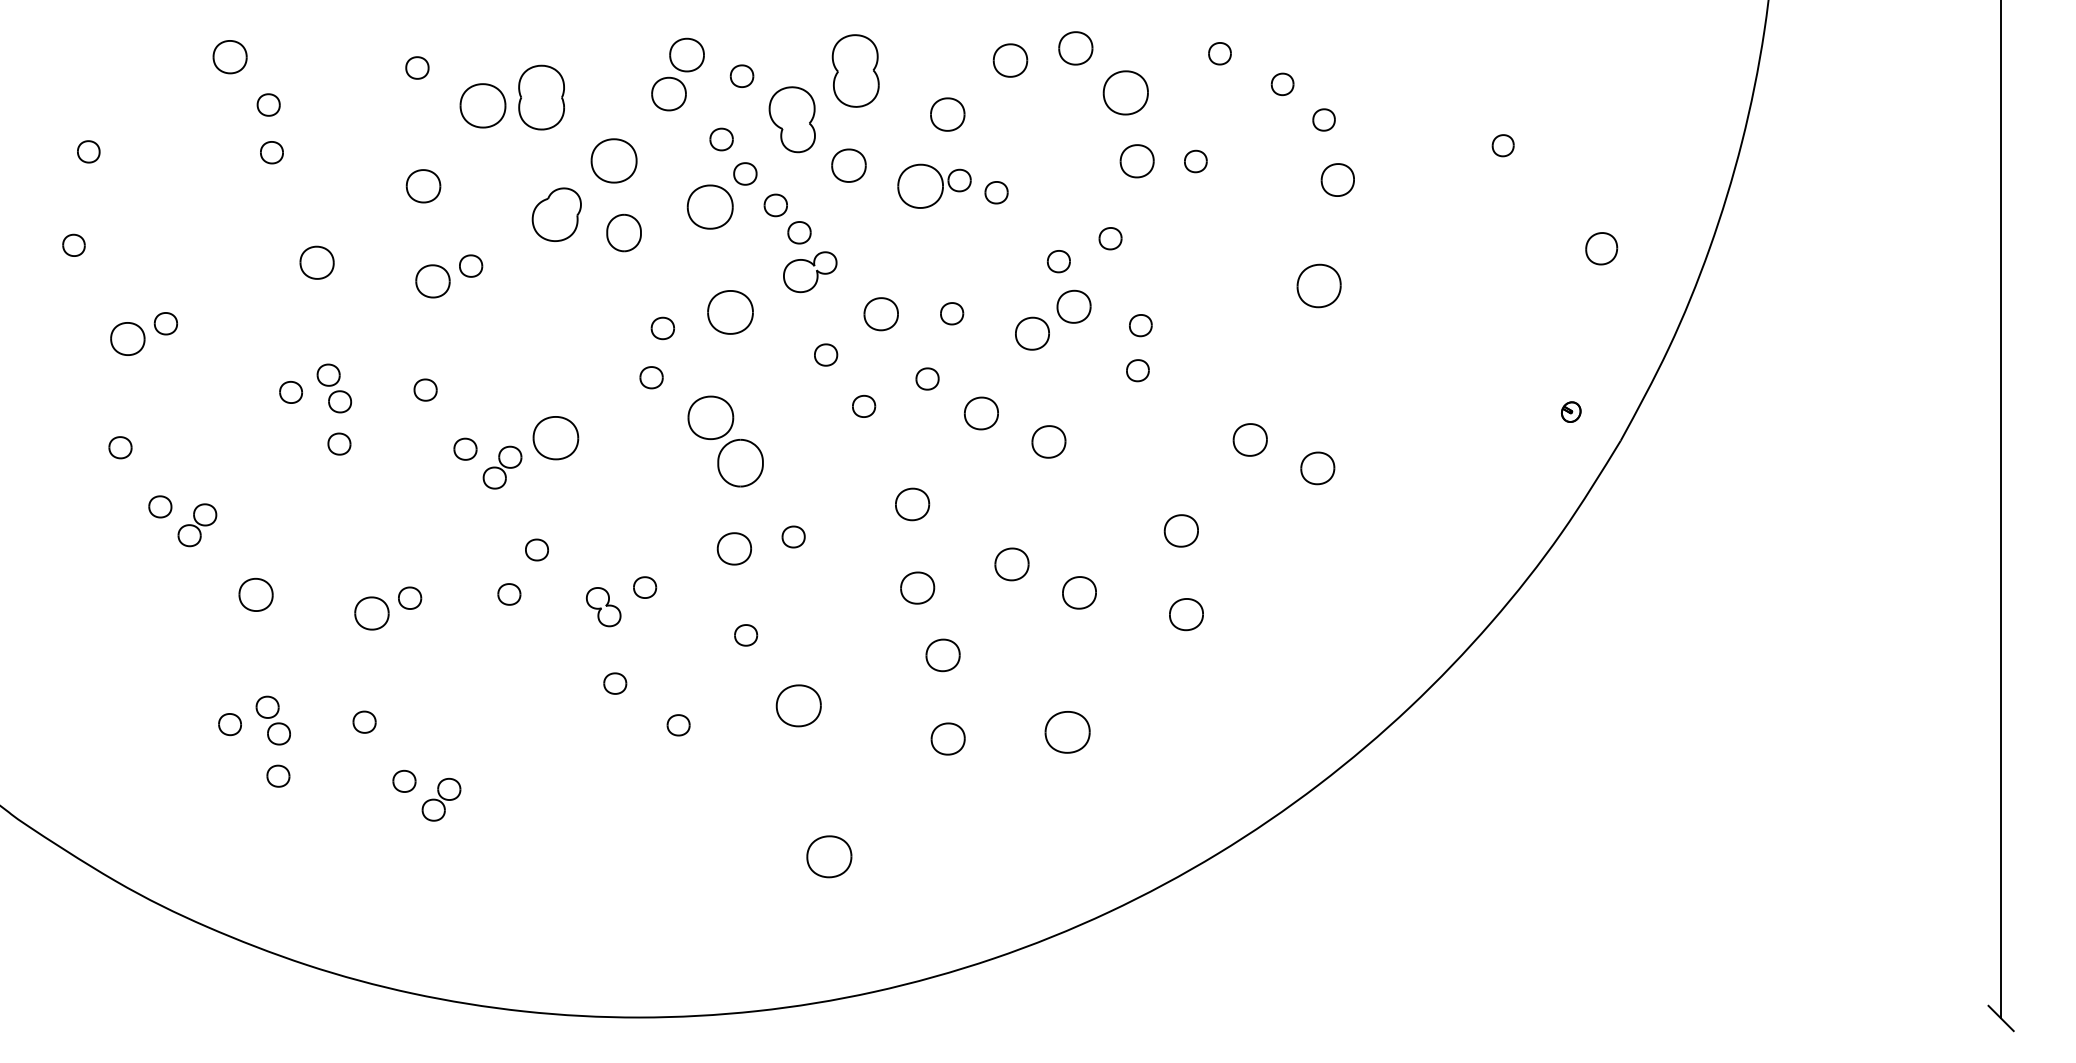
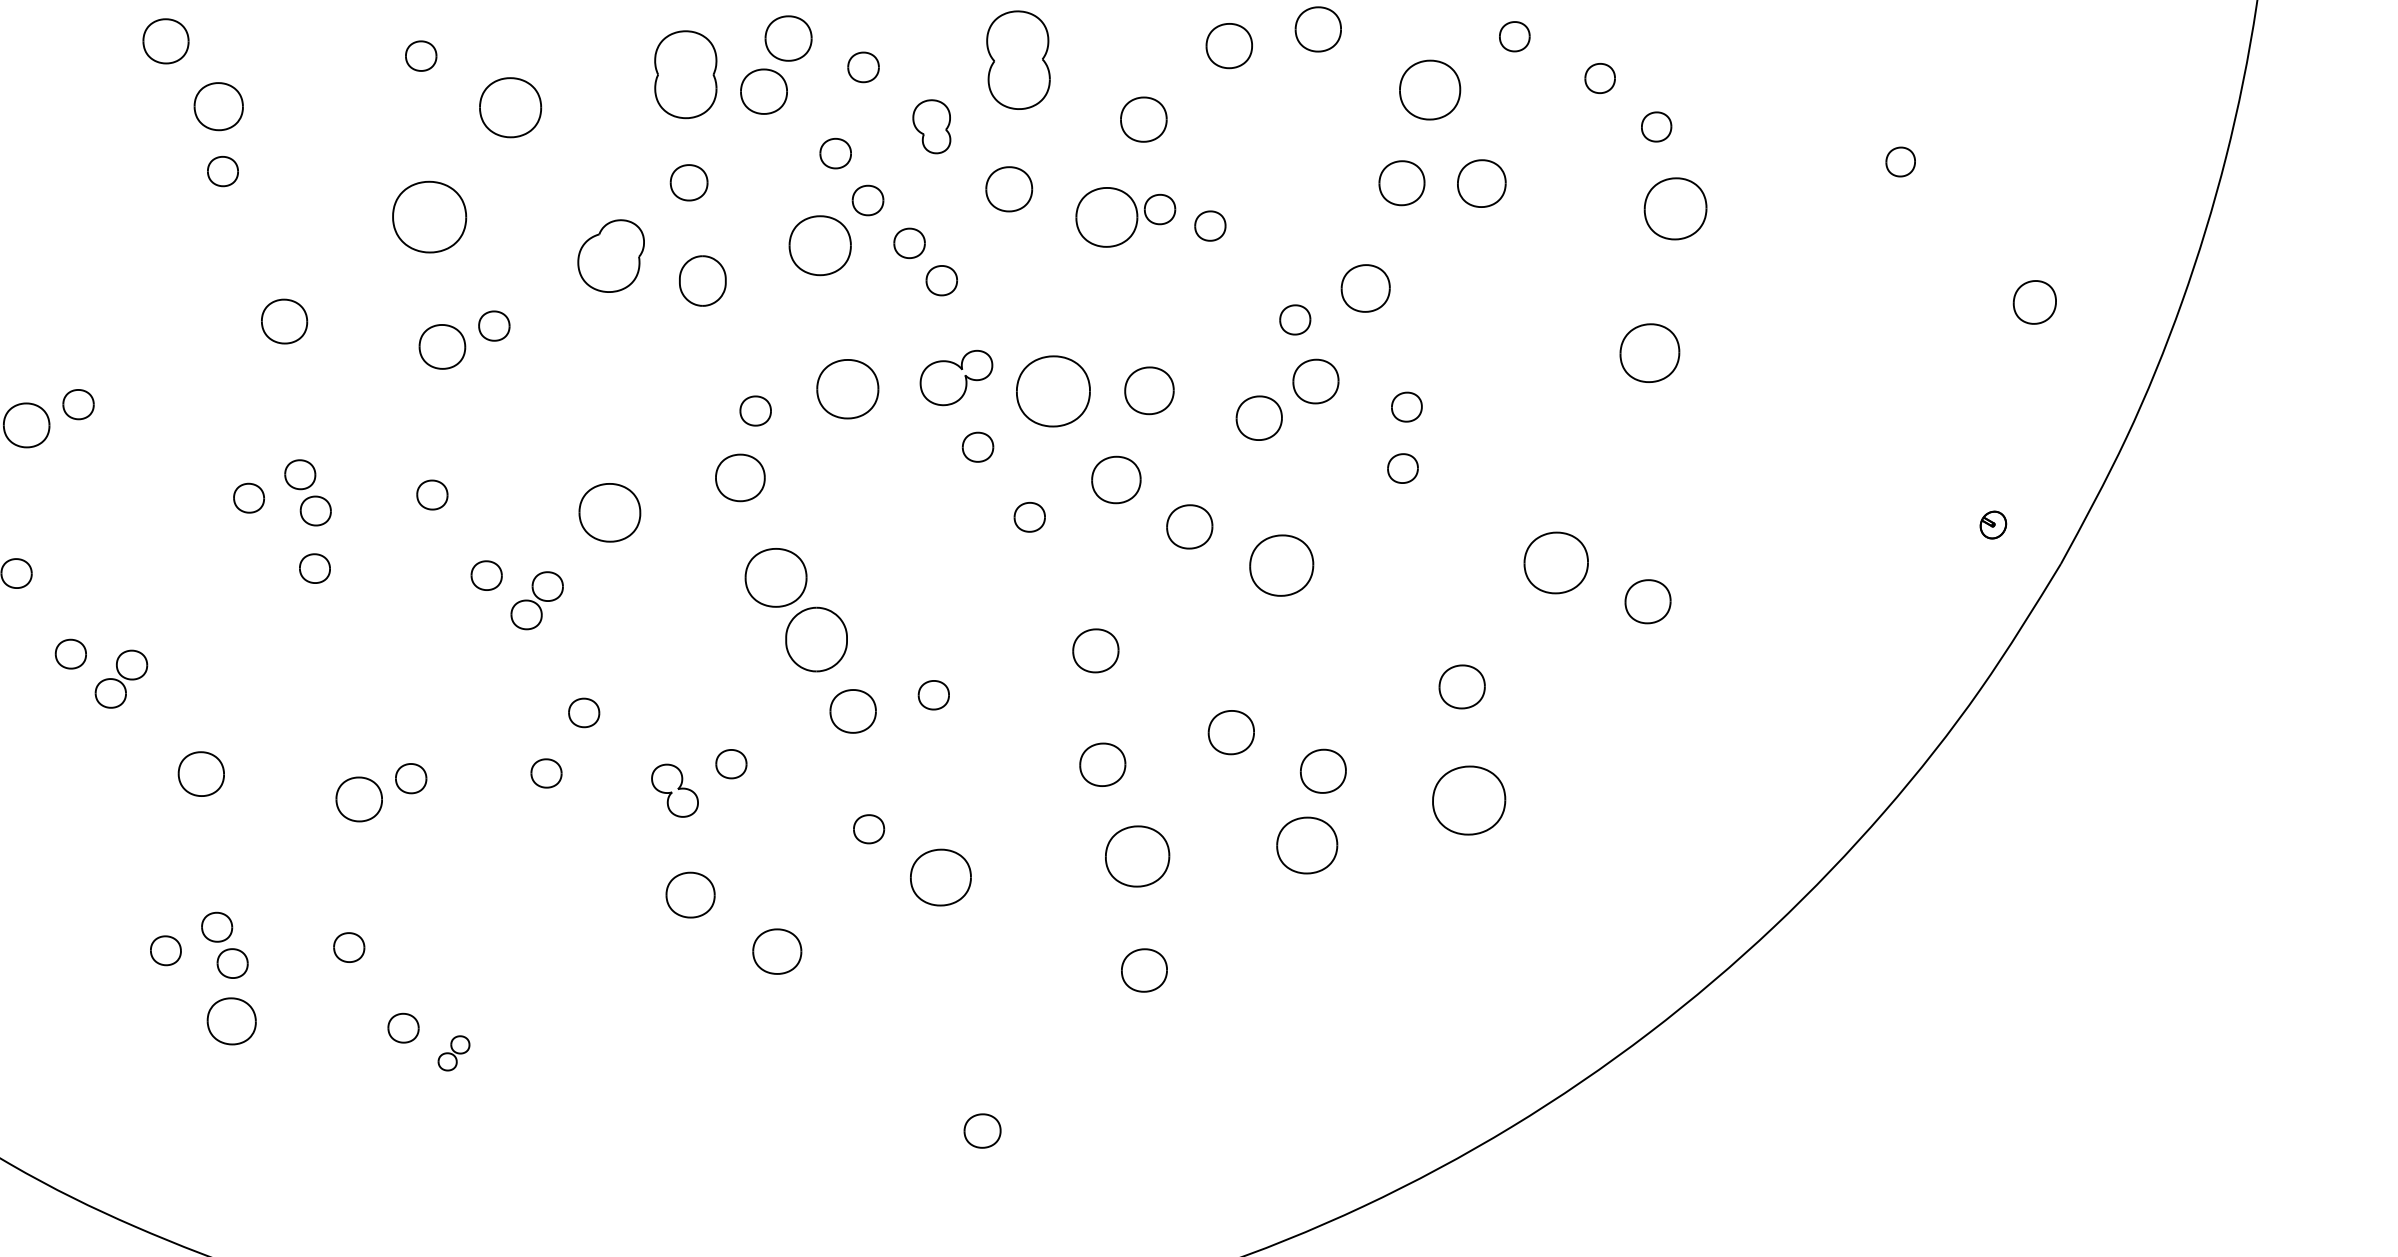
part: (1125, 92) -> (1429, 89), moved
part: (541, 97) -> (685, 74), moved
part: (268, 104) -> (218, 105), size x1.6
part: (791, 119) -> (930, 126), size x0.6
part: (613, 160) -> (688, 182), size x0.6
part: (1195, 161) -> (1481, 183), size x1.6
part: (1337, 179) -> (1674, 208), size x1.4
part: (423, 186) -> (429, 217), size x1.6
part: (1110, 238) -> (1365, 288), size x1.6
part: (810, 272) -> (956, 378), moved
part: (952, 313) -> (1150, 390), size x1.6
part: (880, 314) -> (1052, 392), size x1.6
part: (651, 377) -> (740, 477), size x1.6
part: (927, 378) -> (1116, 479), size x1.6
part: (555, 438) -> (609, 513), moved
part: (1249, 439) -> (1554, 562), size x1.4
part: (725, 441) -> (796, 610), moved
part: (1048, 441) -> (1281, 565), size x1.4
part: (1186, 614) -> (1469, 800), size x1.6
part: (942, 655) -> (1136, 856), size x1.4
part: (615, 683) -> (691, 894), size x1.6
part: (798, 705) -> (940, 877), moved
part: (678, 725) -> (776, 952), size x1.6
part: (1067, 732) -> (1306, 845), moved
part: (278, 775) -> (231, 1020), size x1.6
part: (441, 799) -> (454, 1052), size x0.6
part: (829, 856) -> (982, 1130), size x0.6

